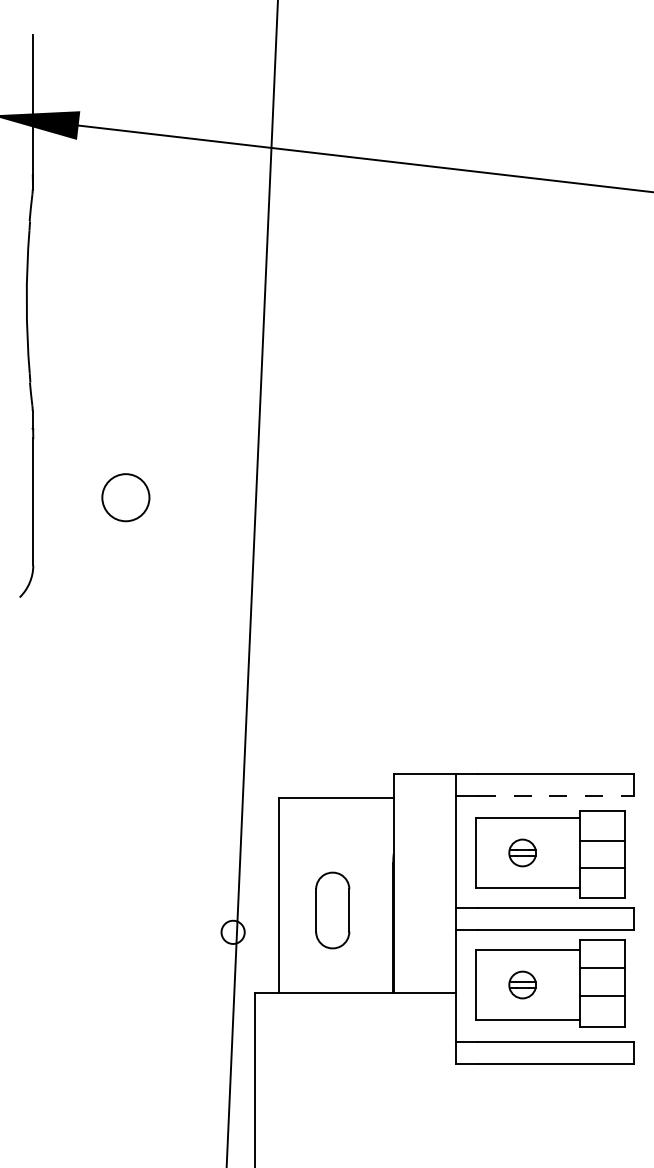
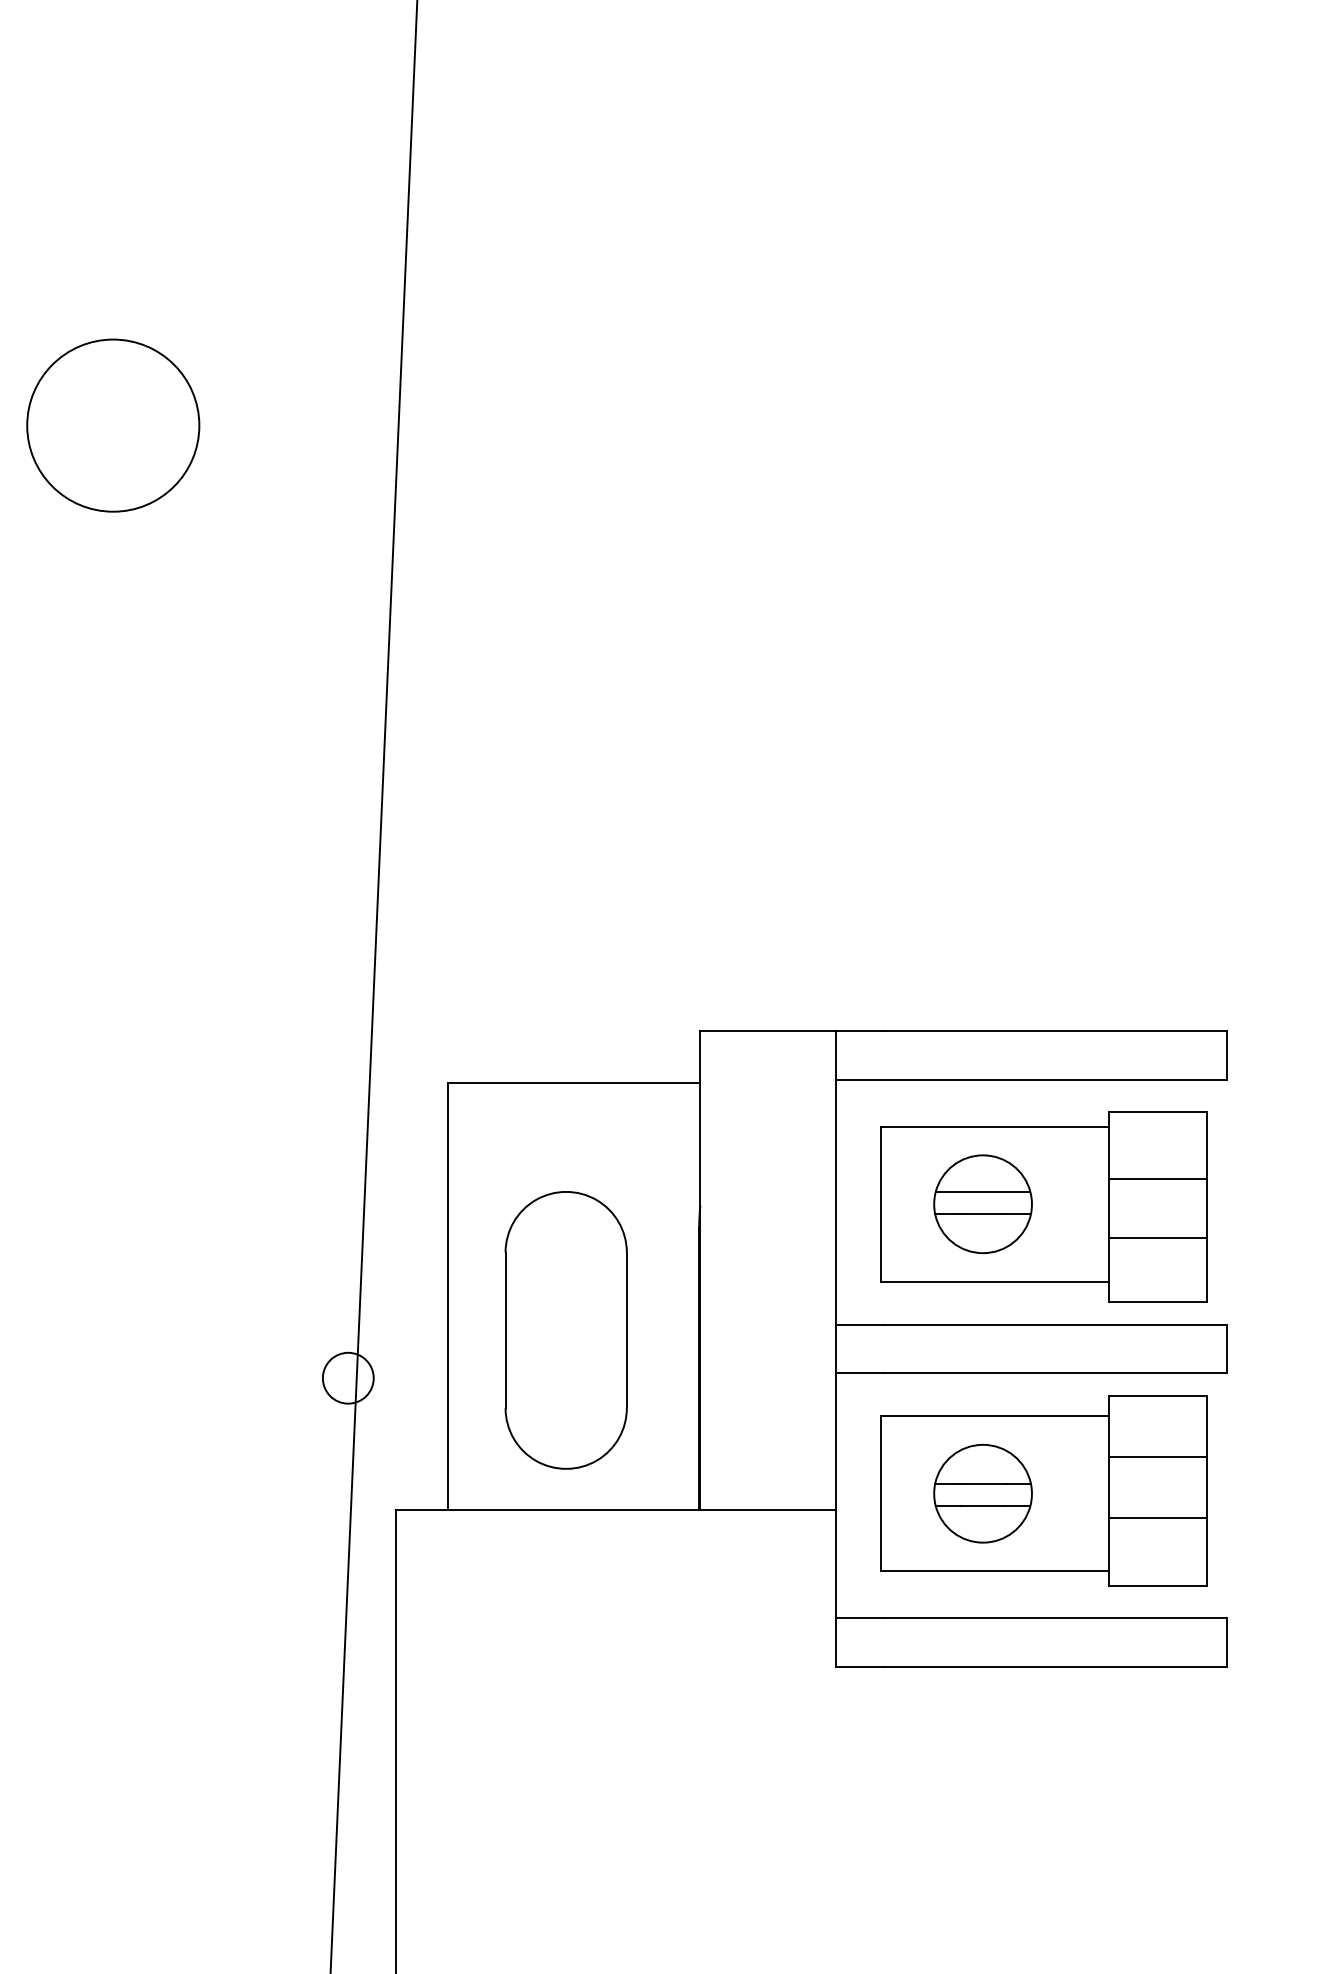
circle: (125, 497) -> (112, 425), size x1.67
line: (556, 796) -> (1056, 1080), dashed -> solid
part: (522, 852) -> (982, 1203), size x1.67
part: (332, 910) -> (566, 1330), size x1.67
part: (522, 984) -> (982, 1492), size x1.67

